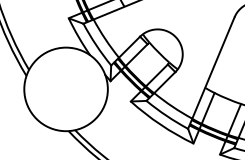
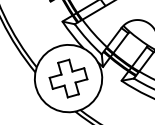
part: (65, 89) -> (68, 78), added

